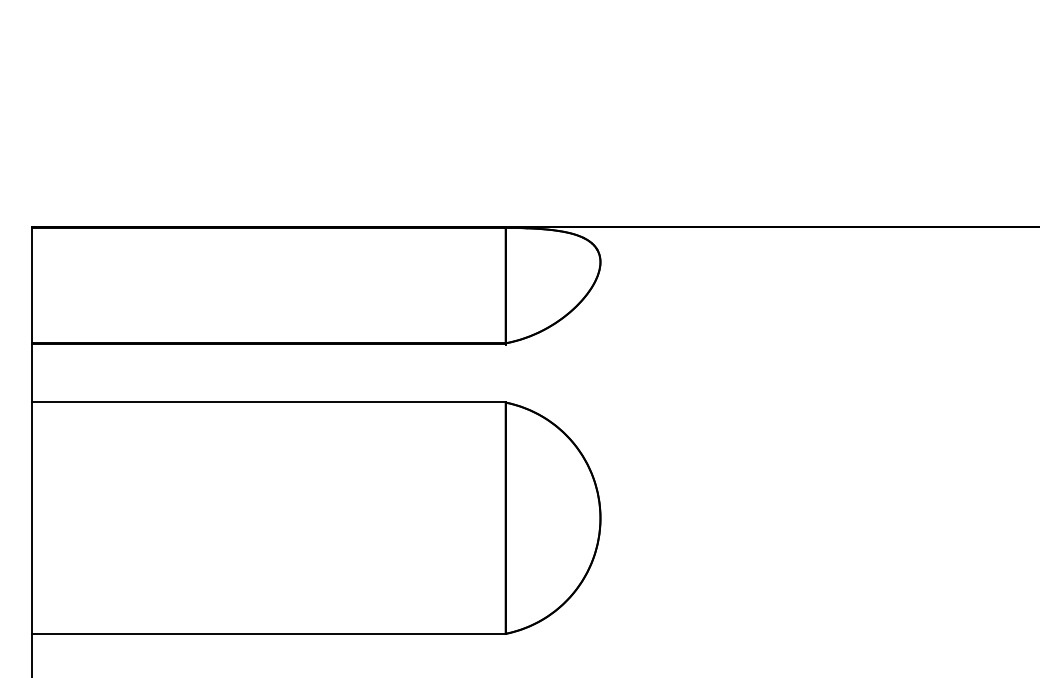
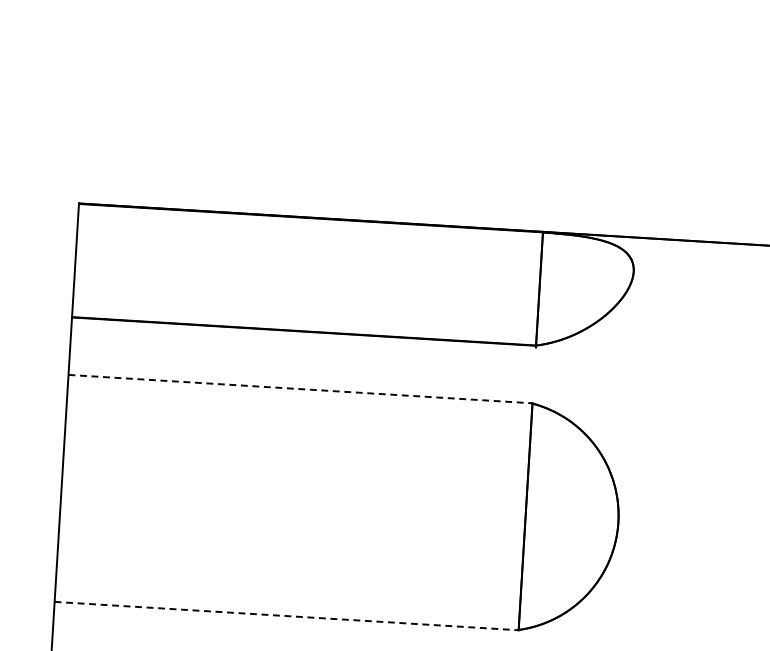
line: (269, 402) -> (301, 389), solid -> dashed
line: (269, 634) -> (287, 616), solid -> dashed

